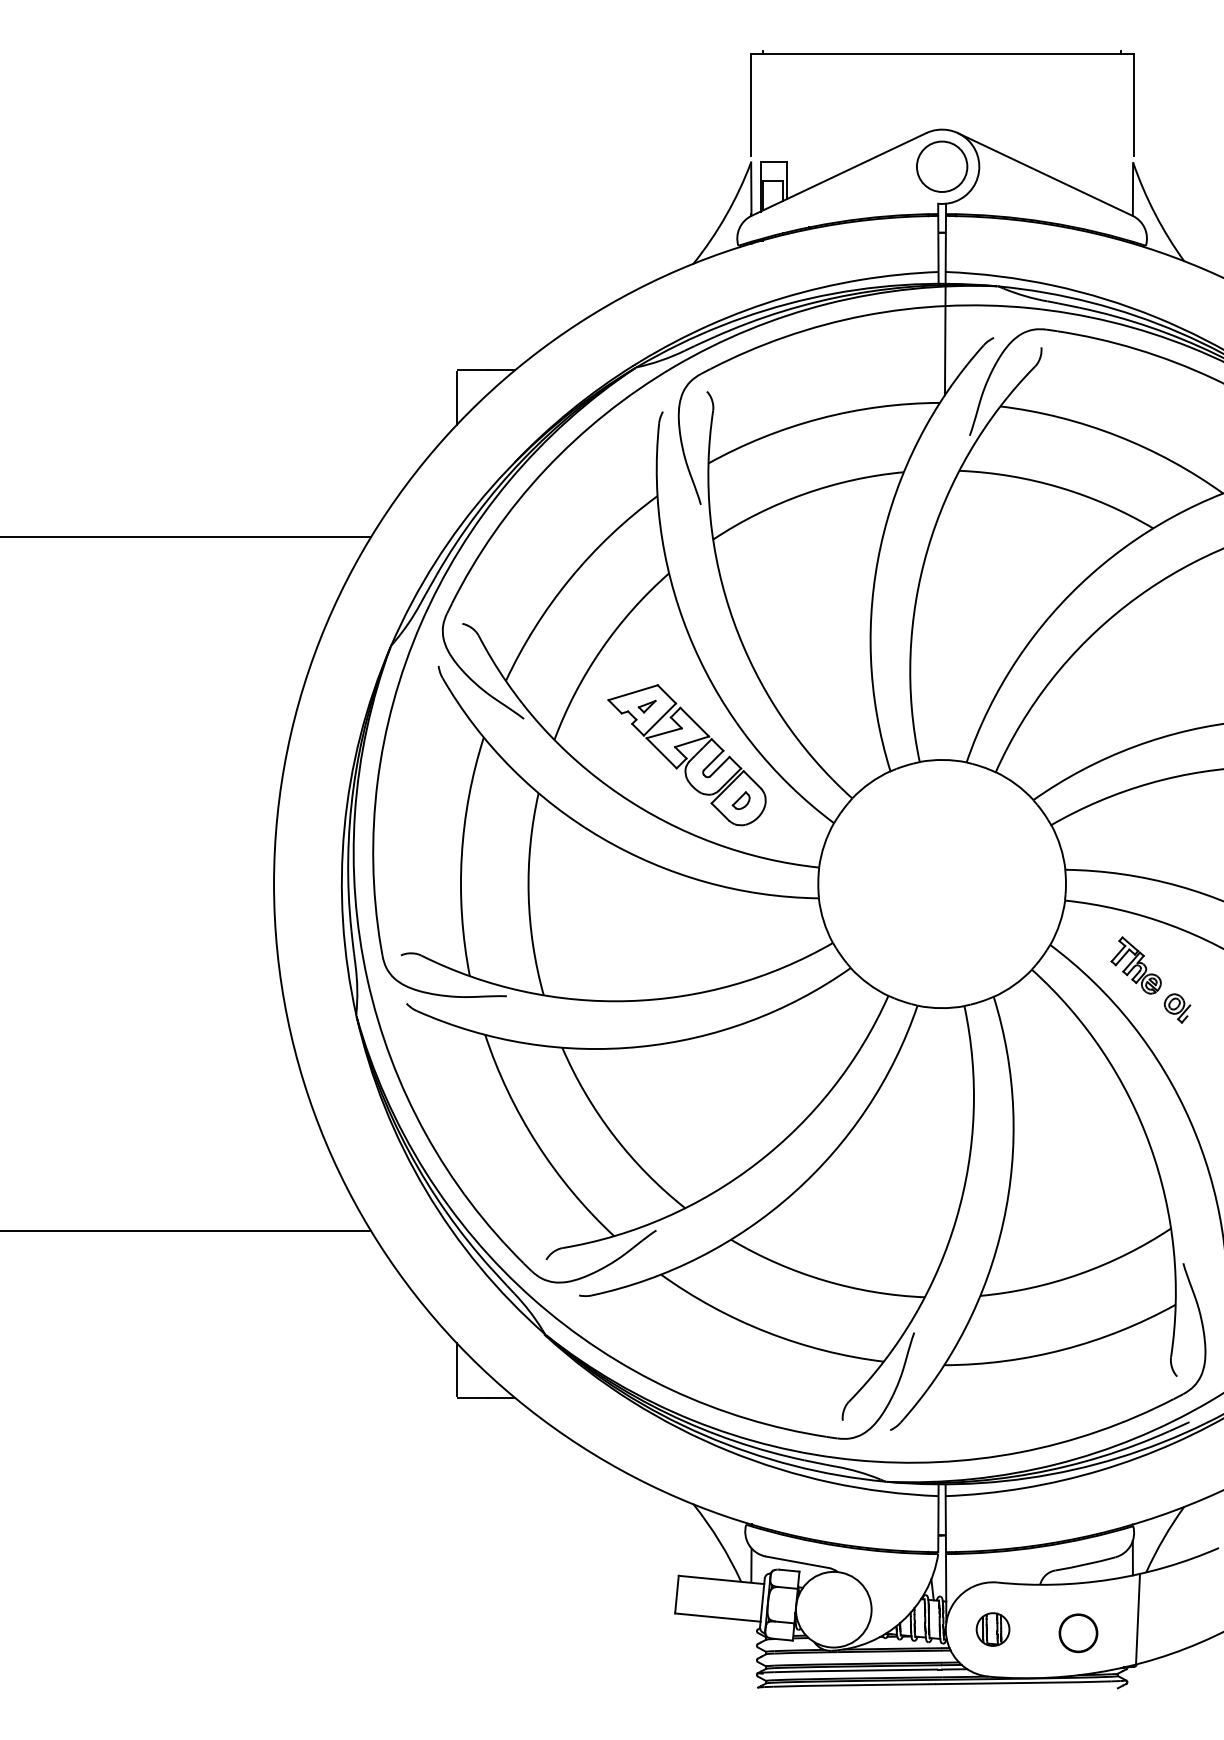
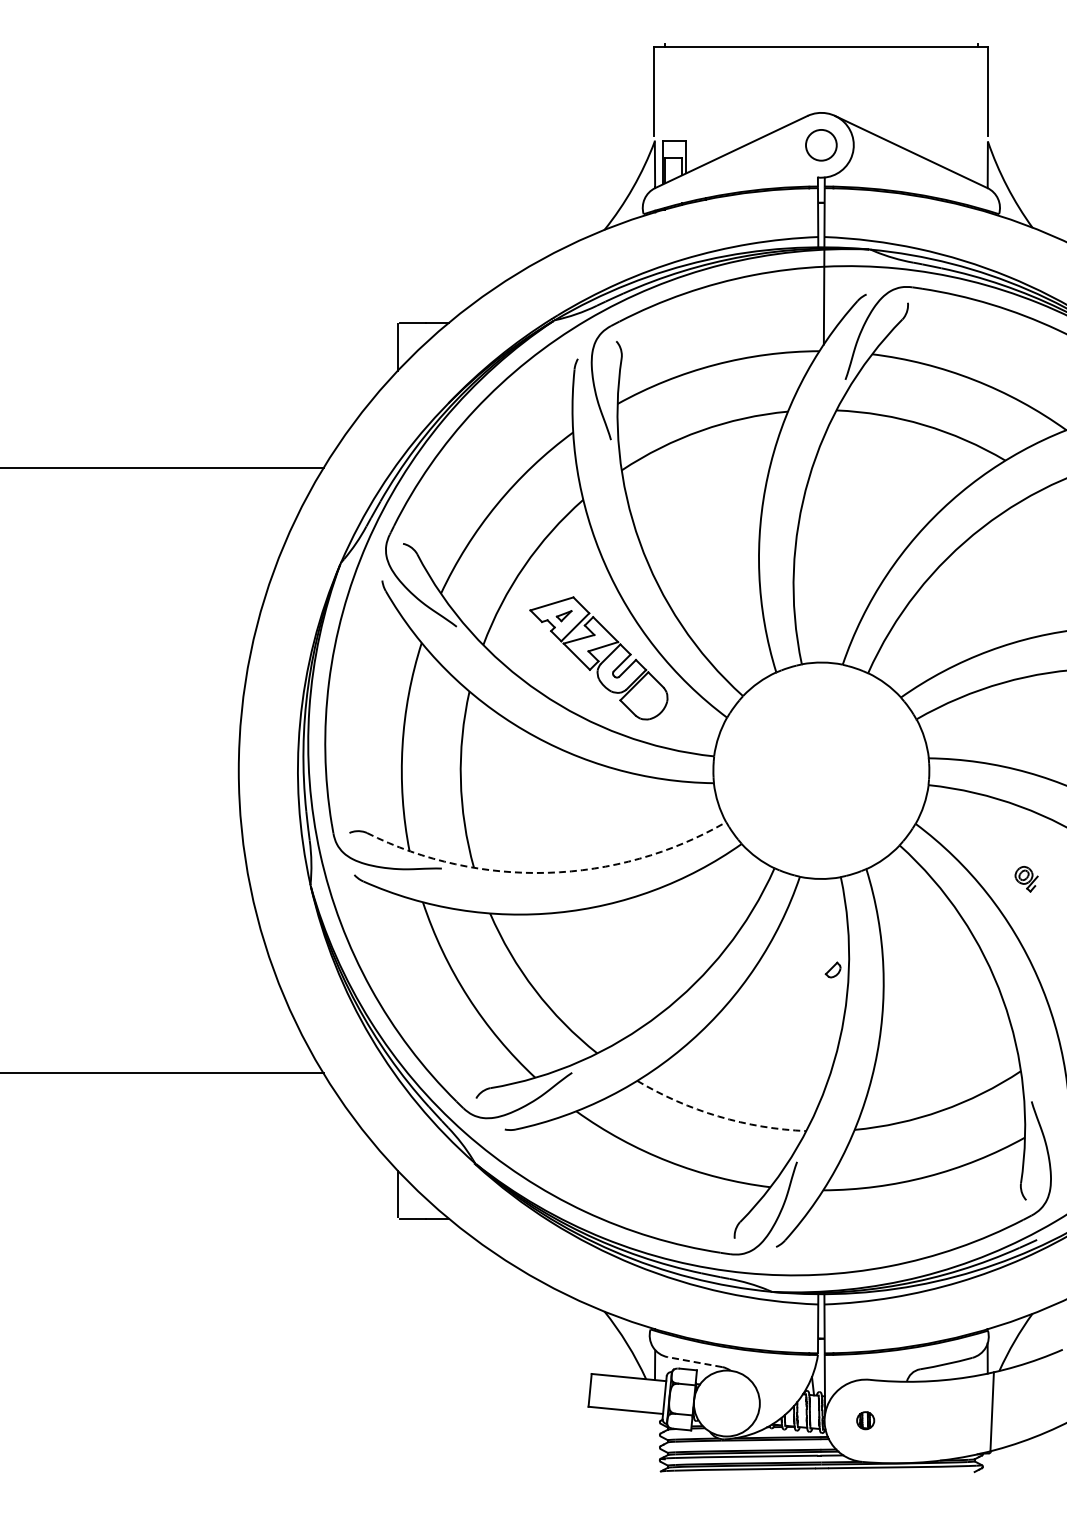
circle: (942, 167) -> (821, 145), size x0.7
part: (740, 800) -> (832, 969), moved
part: (1136, 965) -> (990, 841), removed
arc: (629, 1000) -> (548, 872), solid -> dashed
arc: (824, 1280) -> (718, 1116), solid -> dashed
line: (796, 1562) -> (694, 1362), solid -> dashed
part: (992, 1629) -> (865, 1420), size x0.6
part: (1077, 1632) -> (939, 1423), removed

